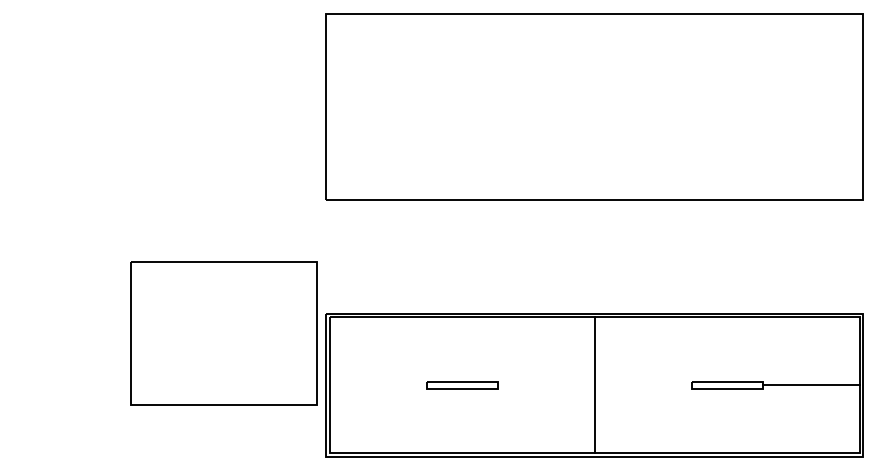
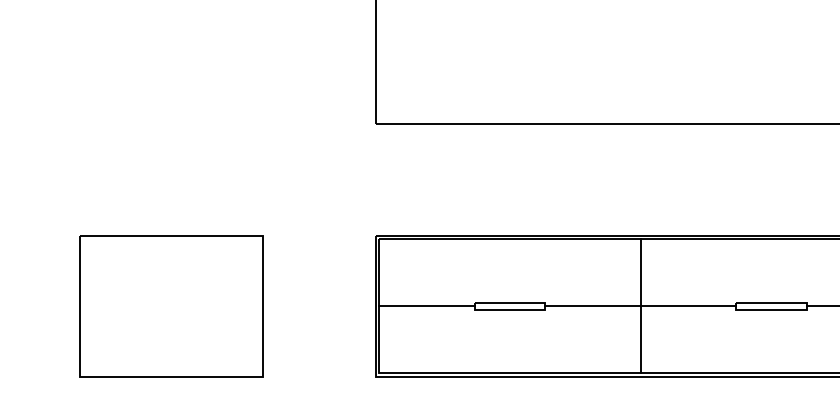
part: (223, 333) -> (171, 306), moved
line: (378, 385) -> (426, 306), added
line: (594, 385) -> (640, 306), added

